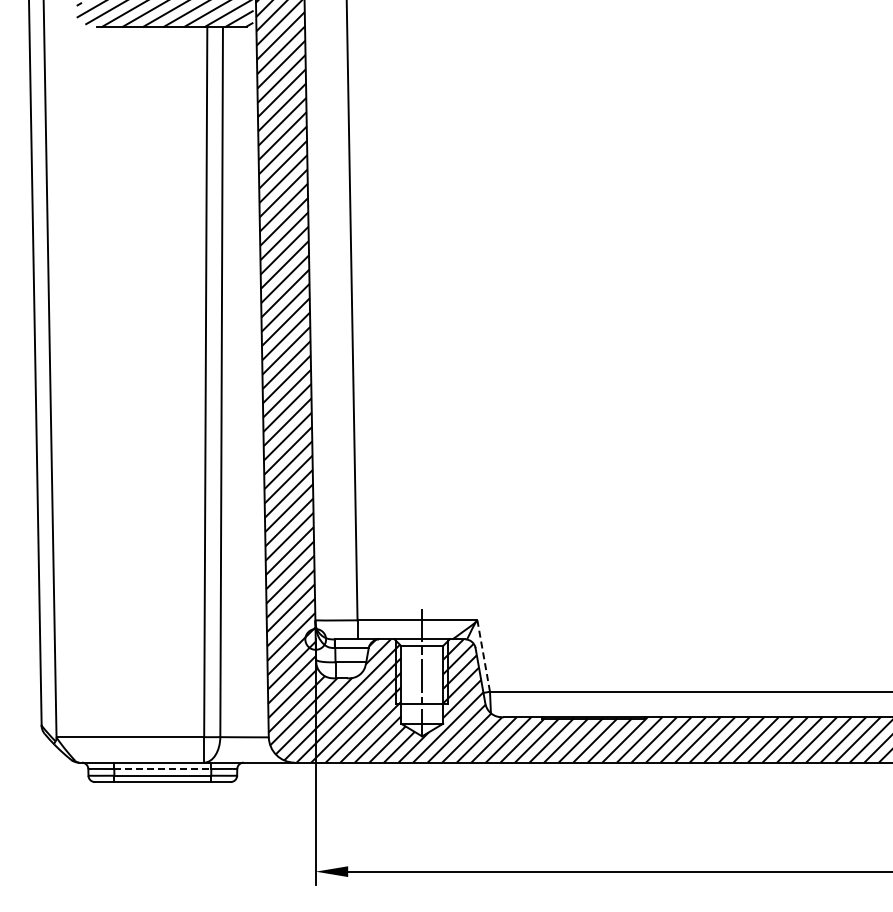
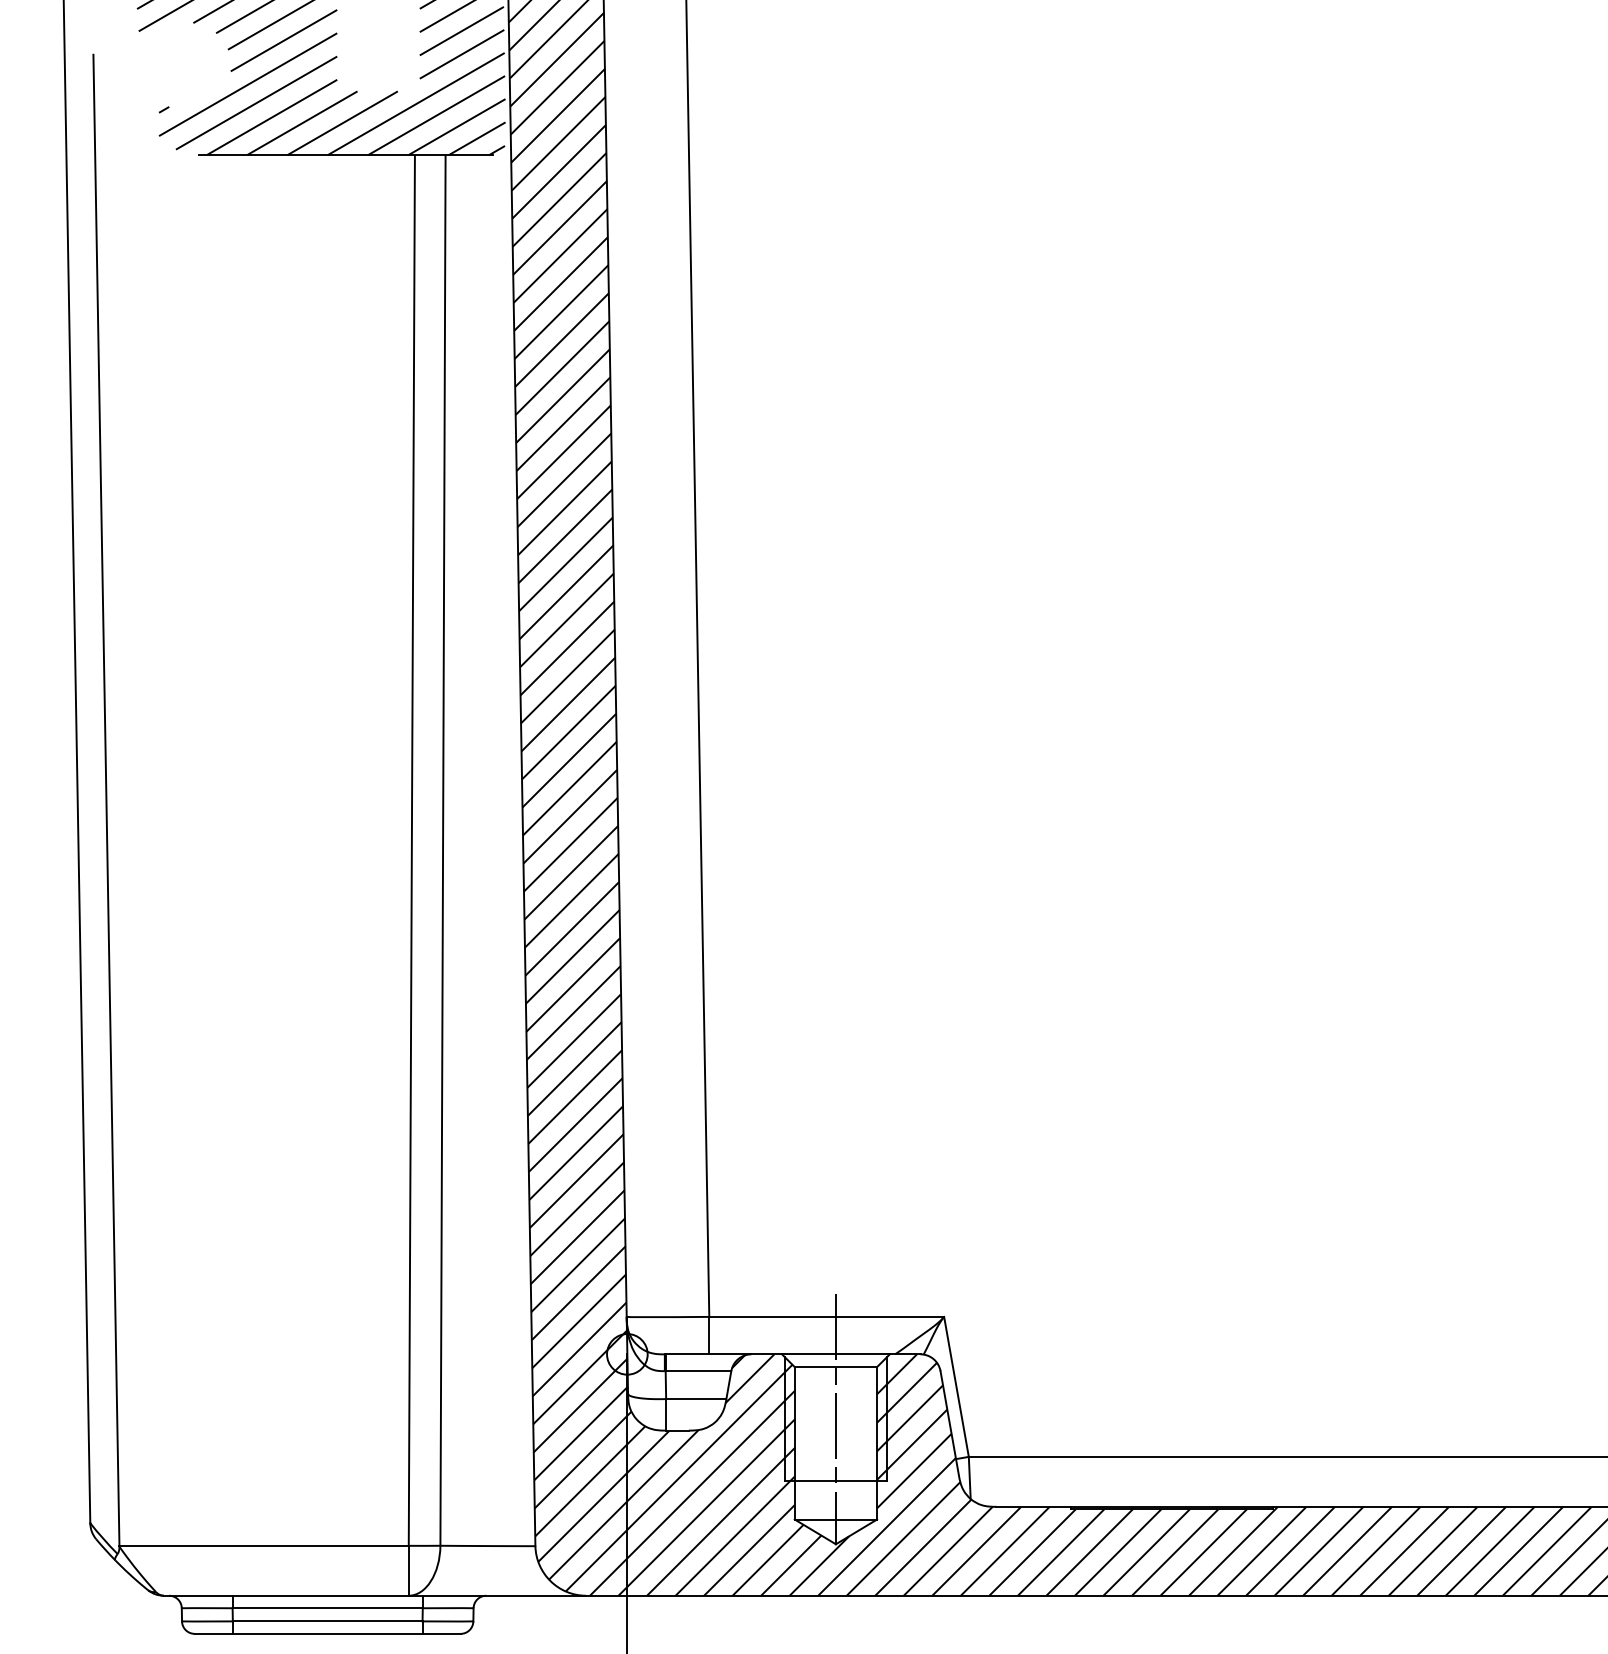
line: (483, 655) -> (956, 1385), dashed -> solid
line: (162, 769) -> (327, 1609), dashed -> solid

